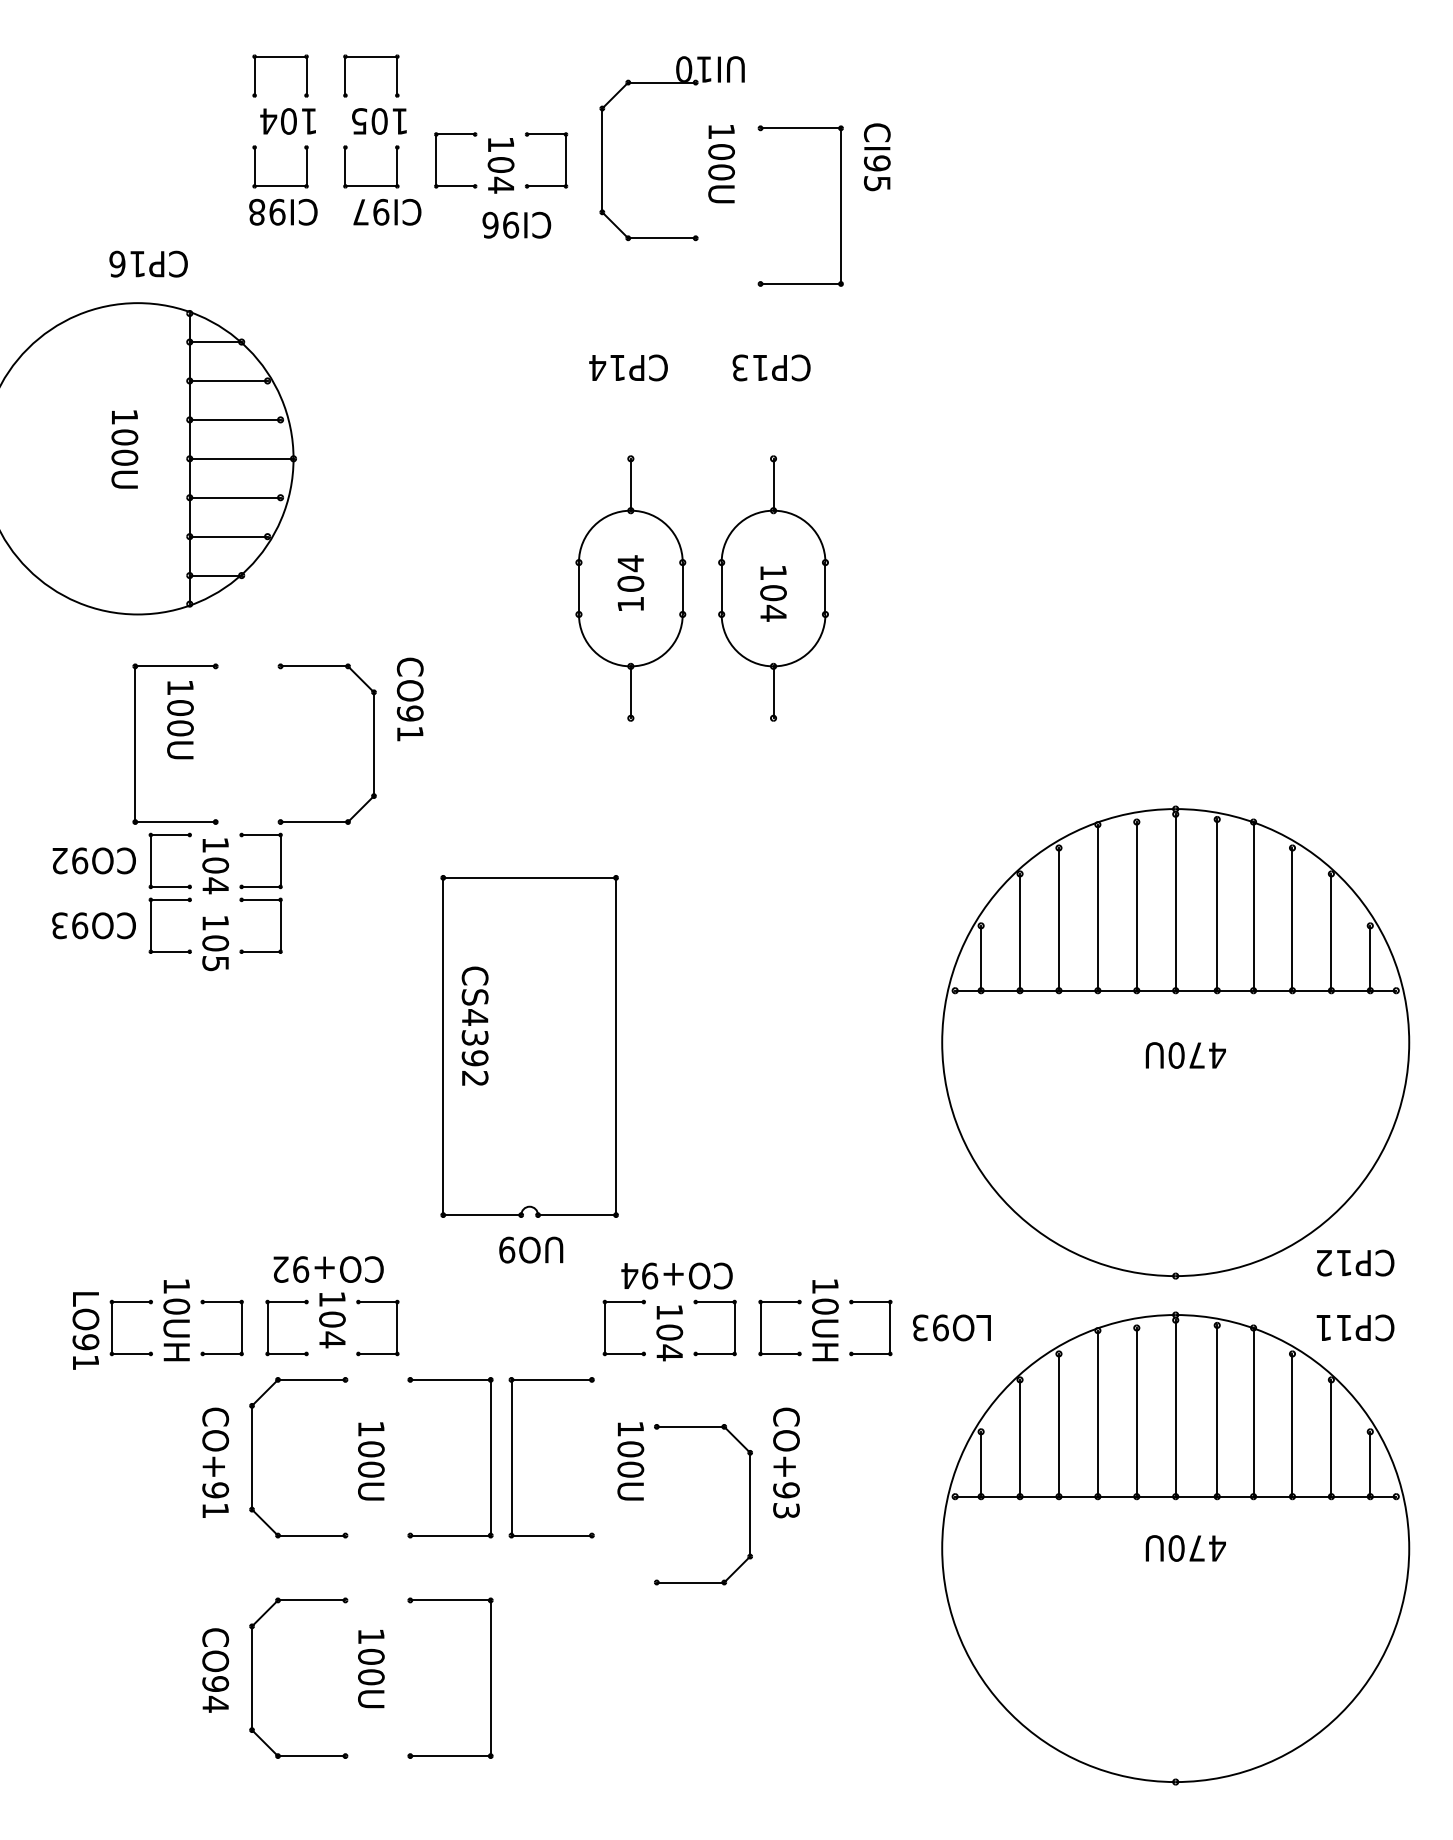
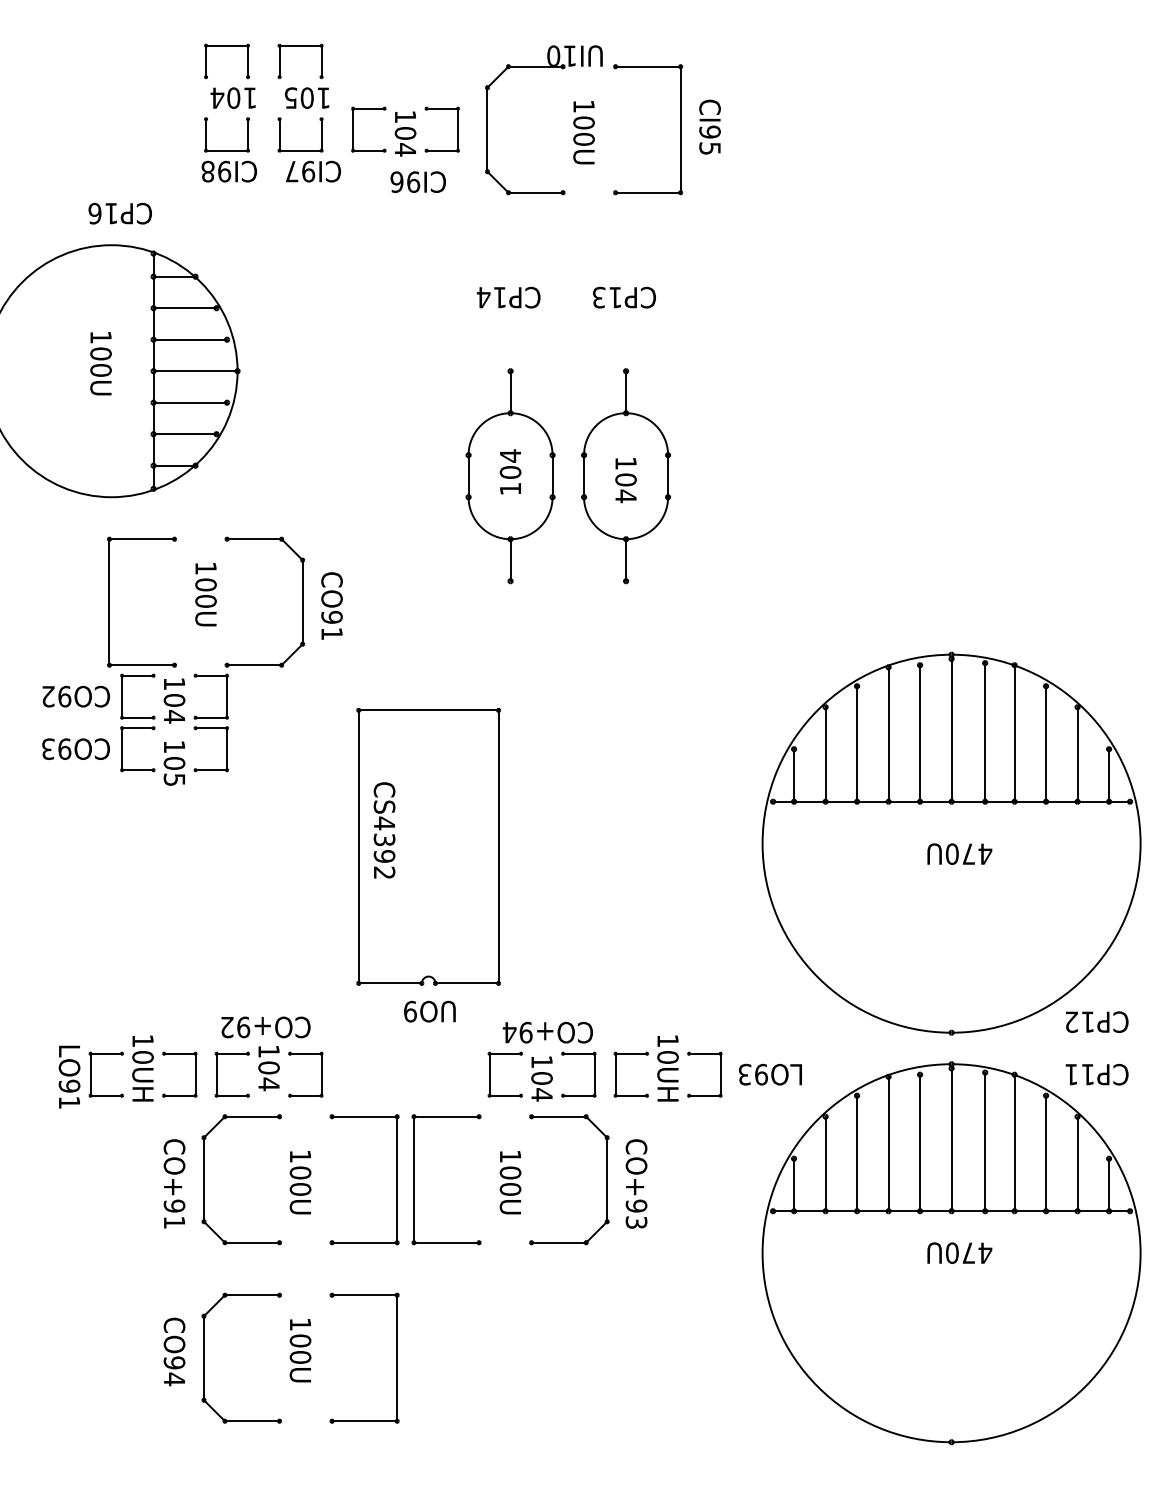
part: (840, 205) -> (680, 129), moved
text: (409, 698) -> (331, 605), moved
text: (179, 719) -> (205, 594), moved
part: (749, 1504) -> (606, 1179), moved

